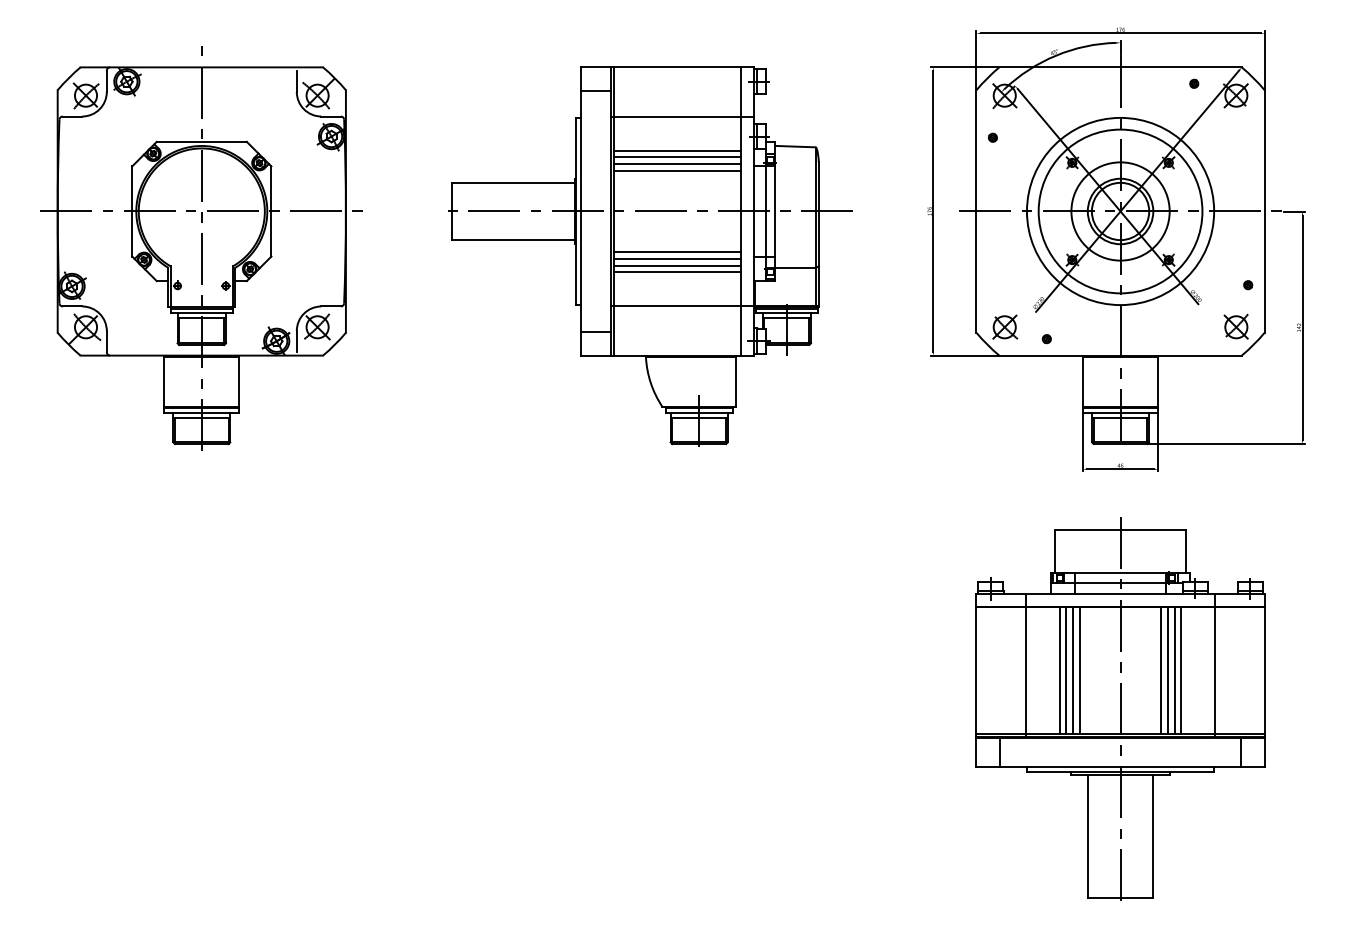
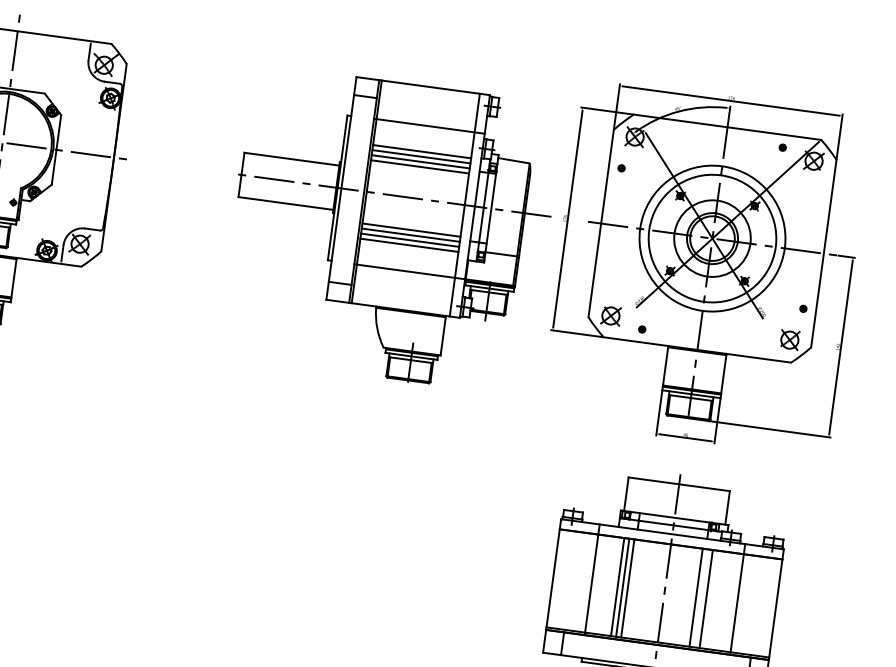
part: (650, 256) -> (390, 230), moved
line: (1079, 670) -> (632, 588), removed
line: (1167, 670) -> (700, 598), removed
line: (1181, 670) -> (711, 599), removed

